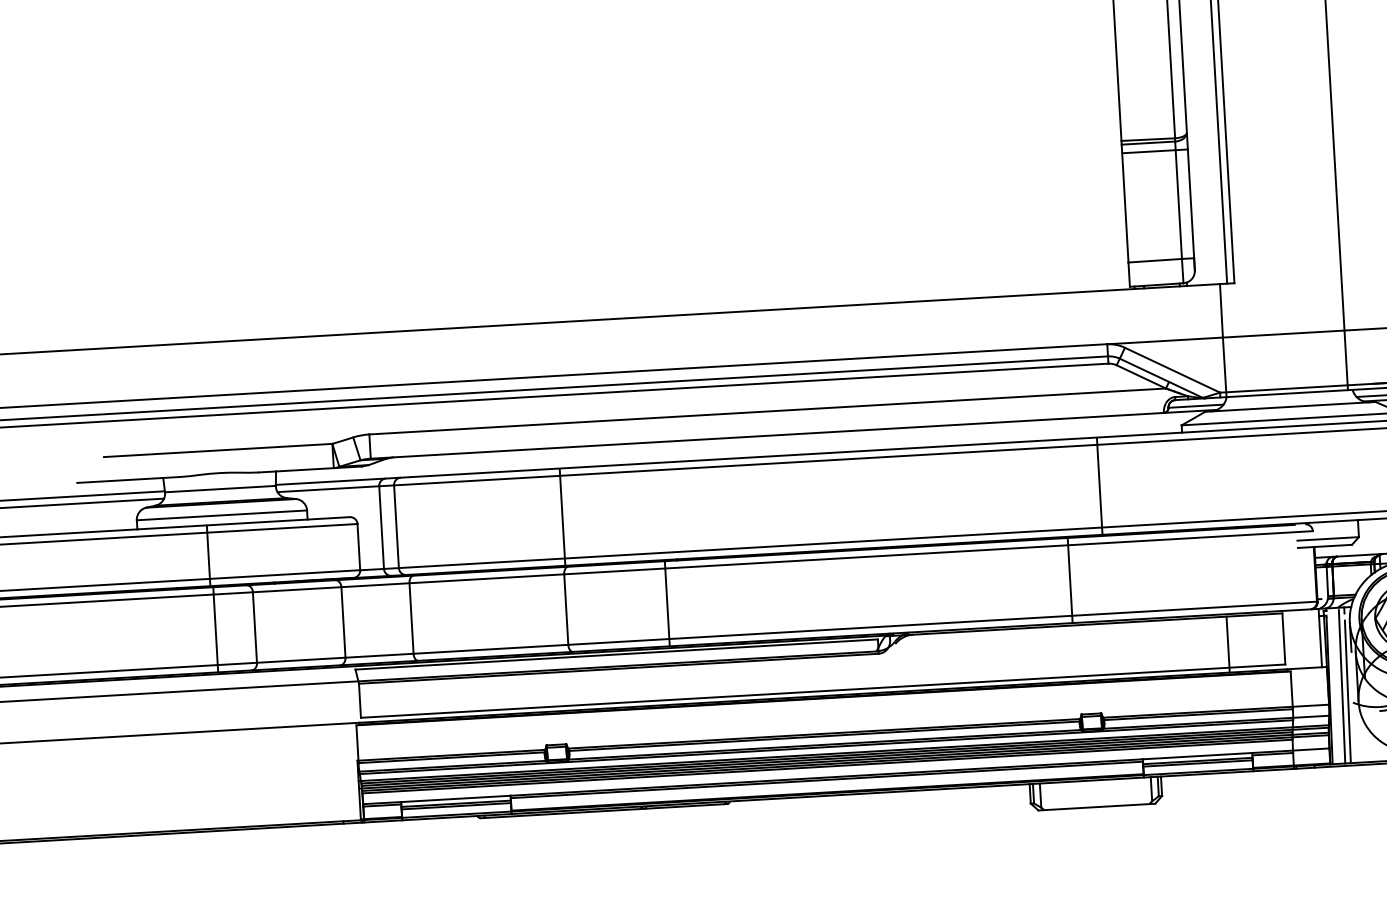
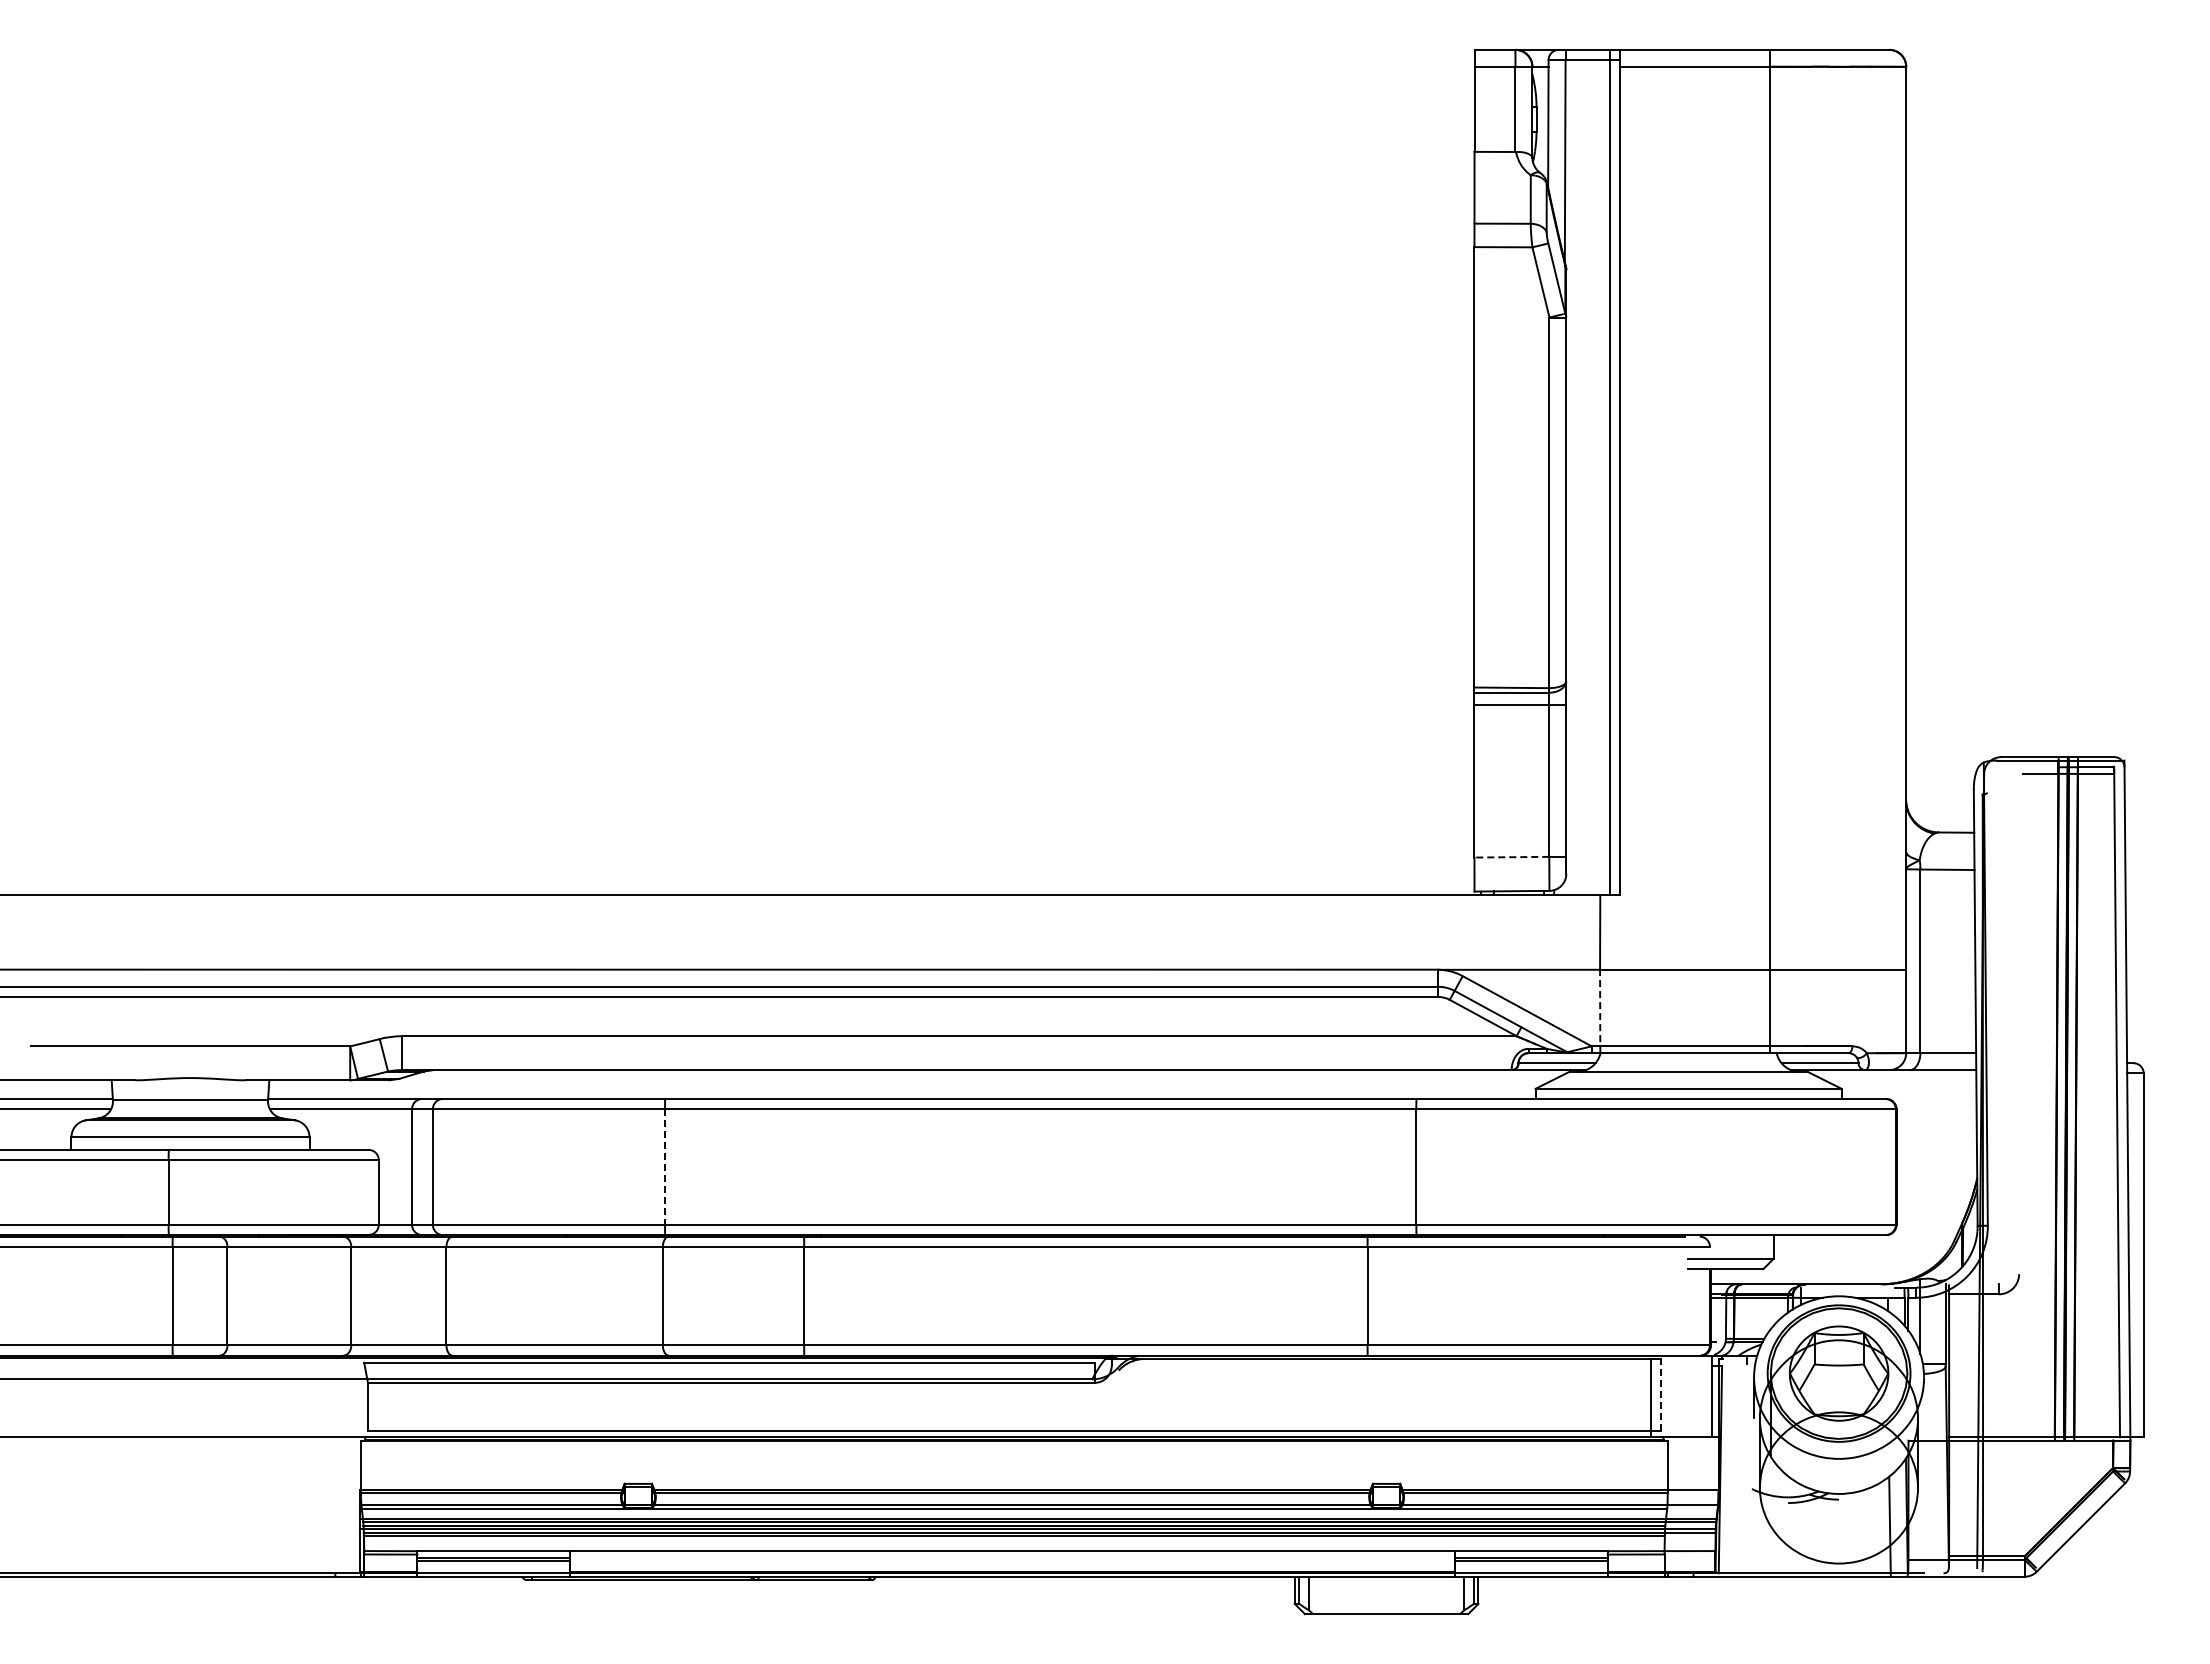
line: (1154, 260) -> (1511, 857), solid -> dashed
line: (1224, 367) -> (1600, 1011), solid -> dashed
line: (562, 517) -> (665, 1167), solid -> dashed
line: (1283, 638) -> (1660, 1394), solid -> dashed
line: (1228, 644) -> (1650, 1398), moved
line: (1341, 687) -> (1737, 1466), removed
line: (1347, 691) -> (1745, 1473), removed
line: (826, 779) -> (1012, 1554), removed

